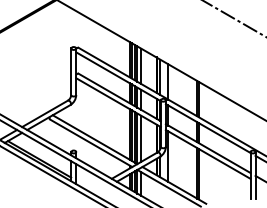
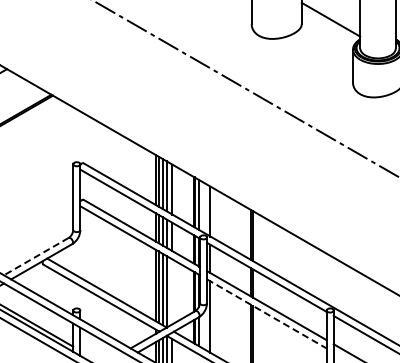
line: (44, 113) -> (35, 256), solid -> dashed
line: (141, 138) -> (172, 291), removed
line: (207, 154) -> (266, 313), solid -> dashed

